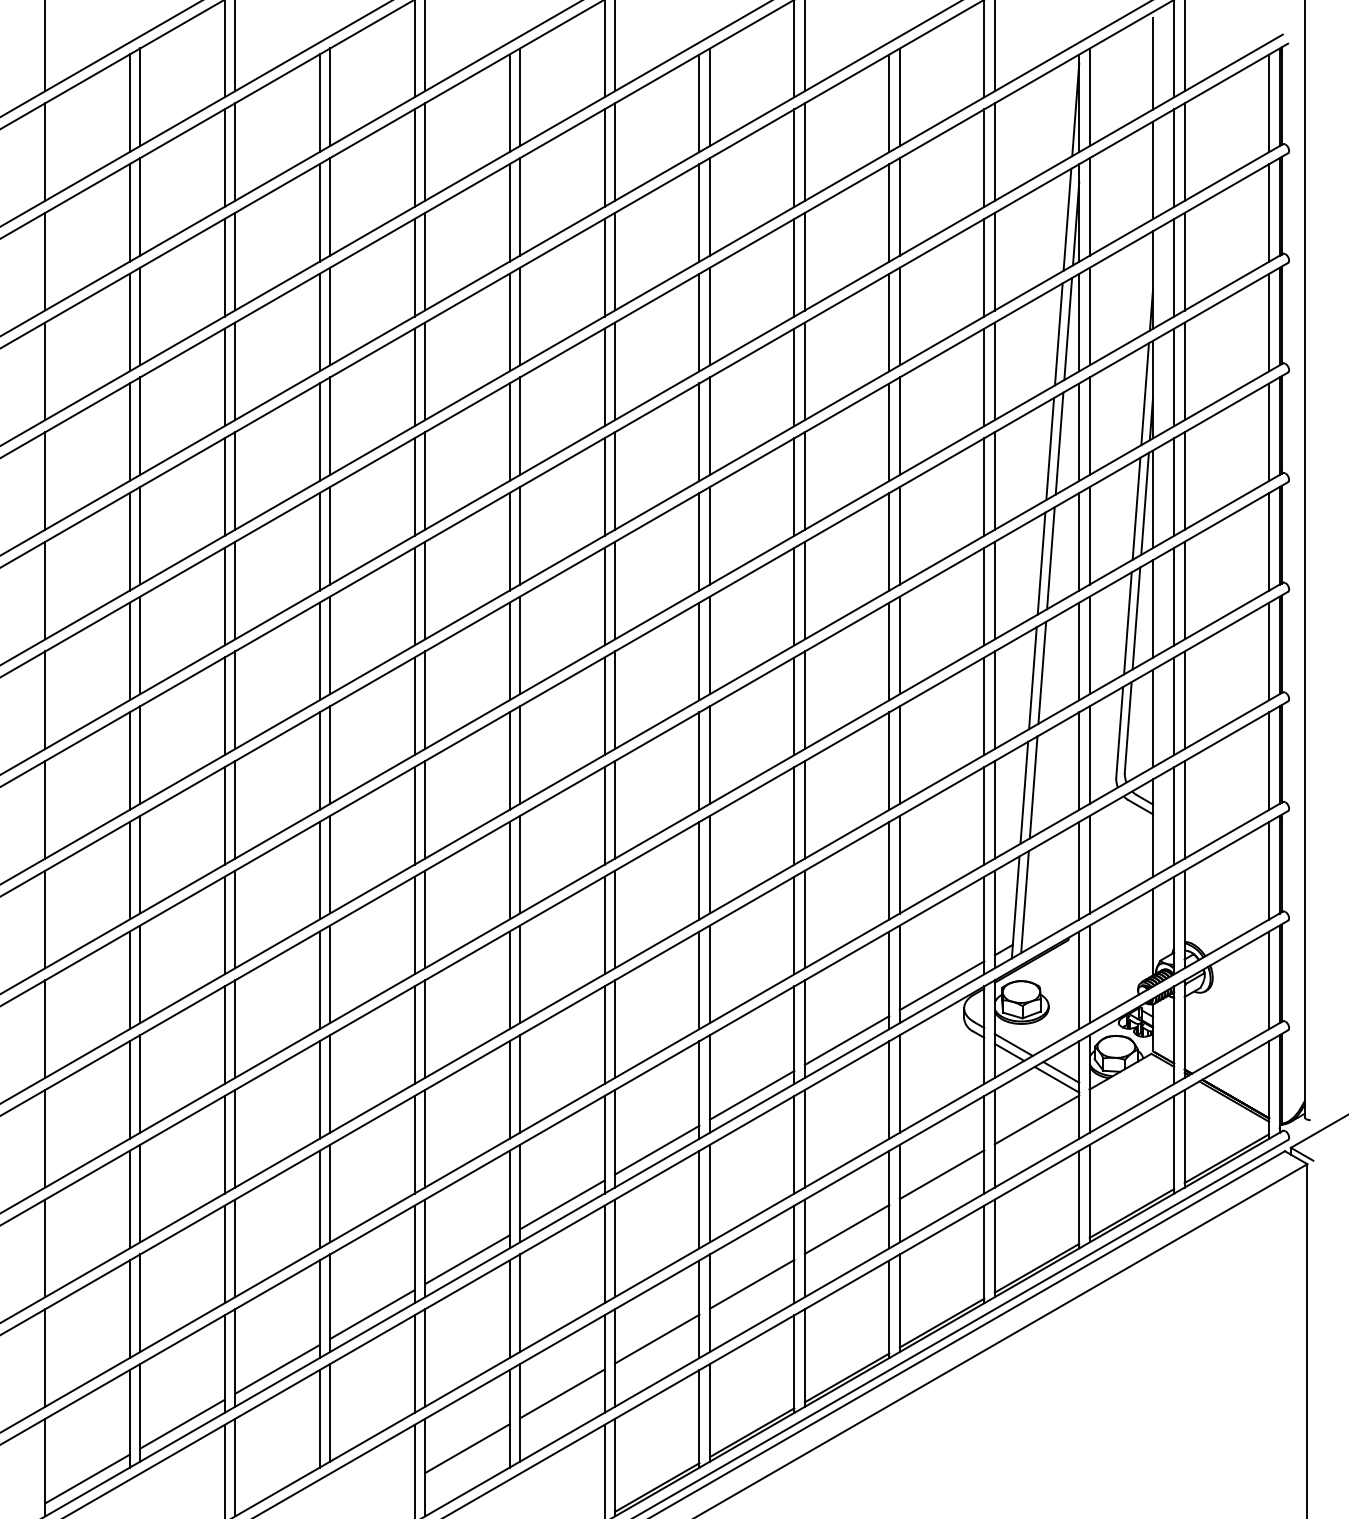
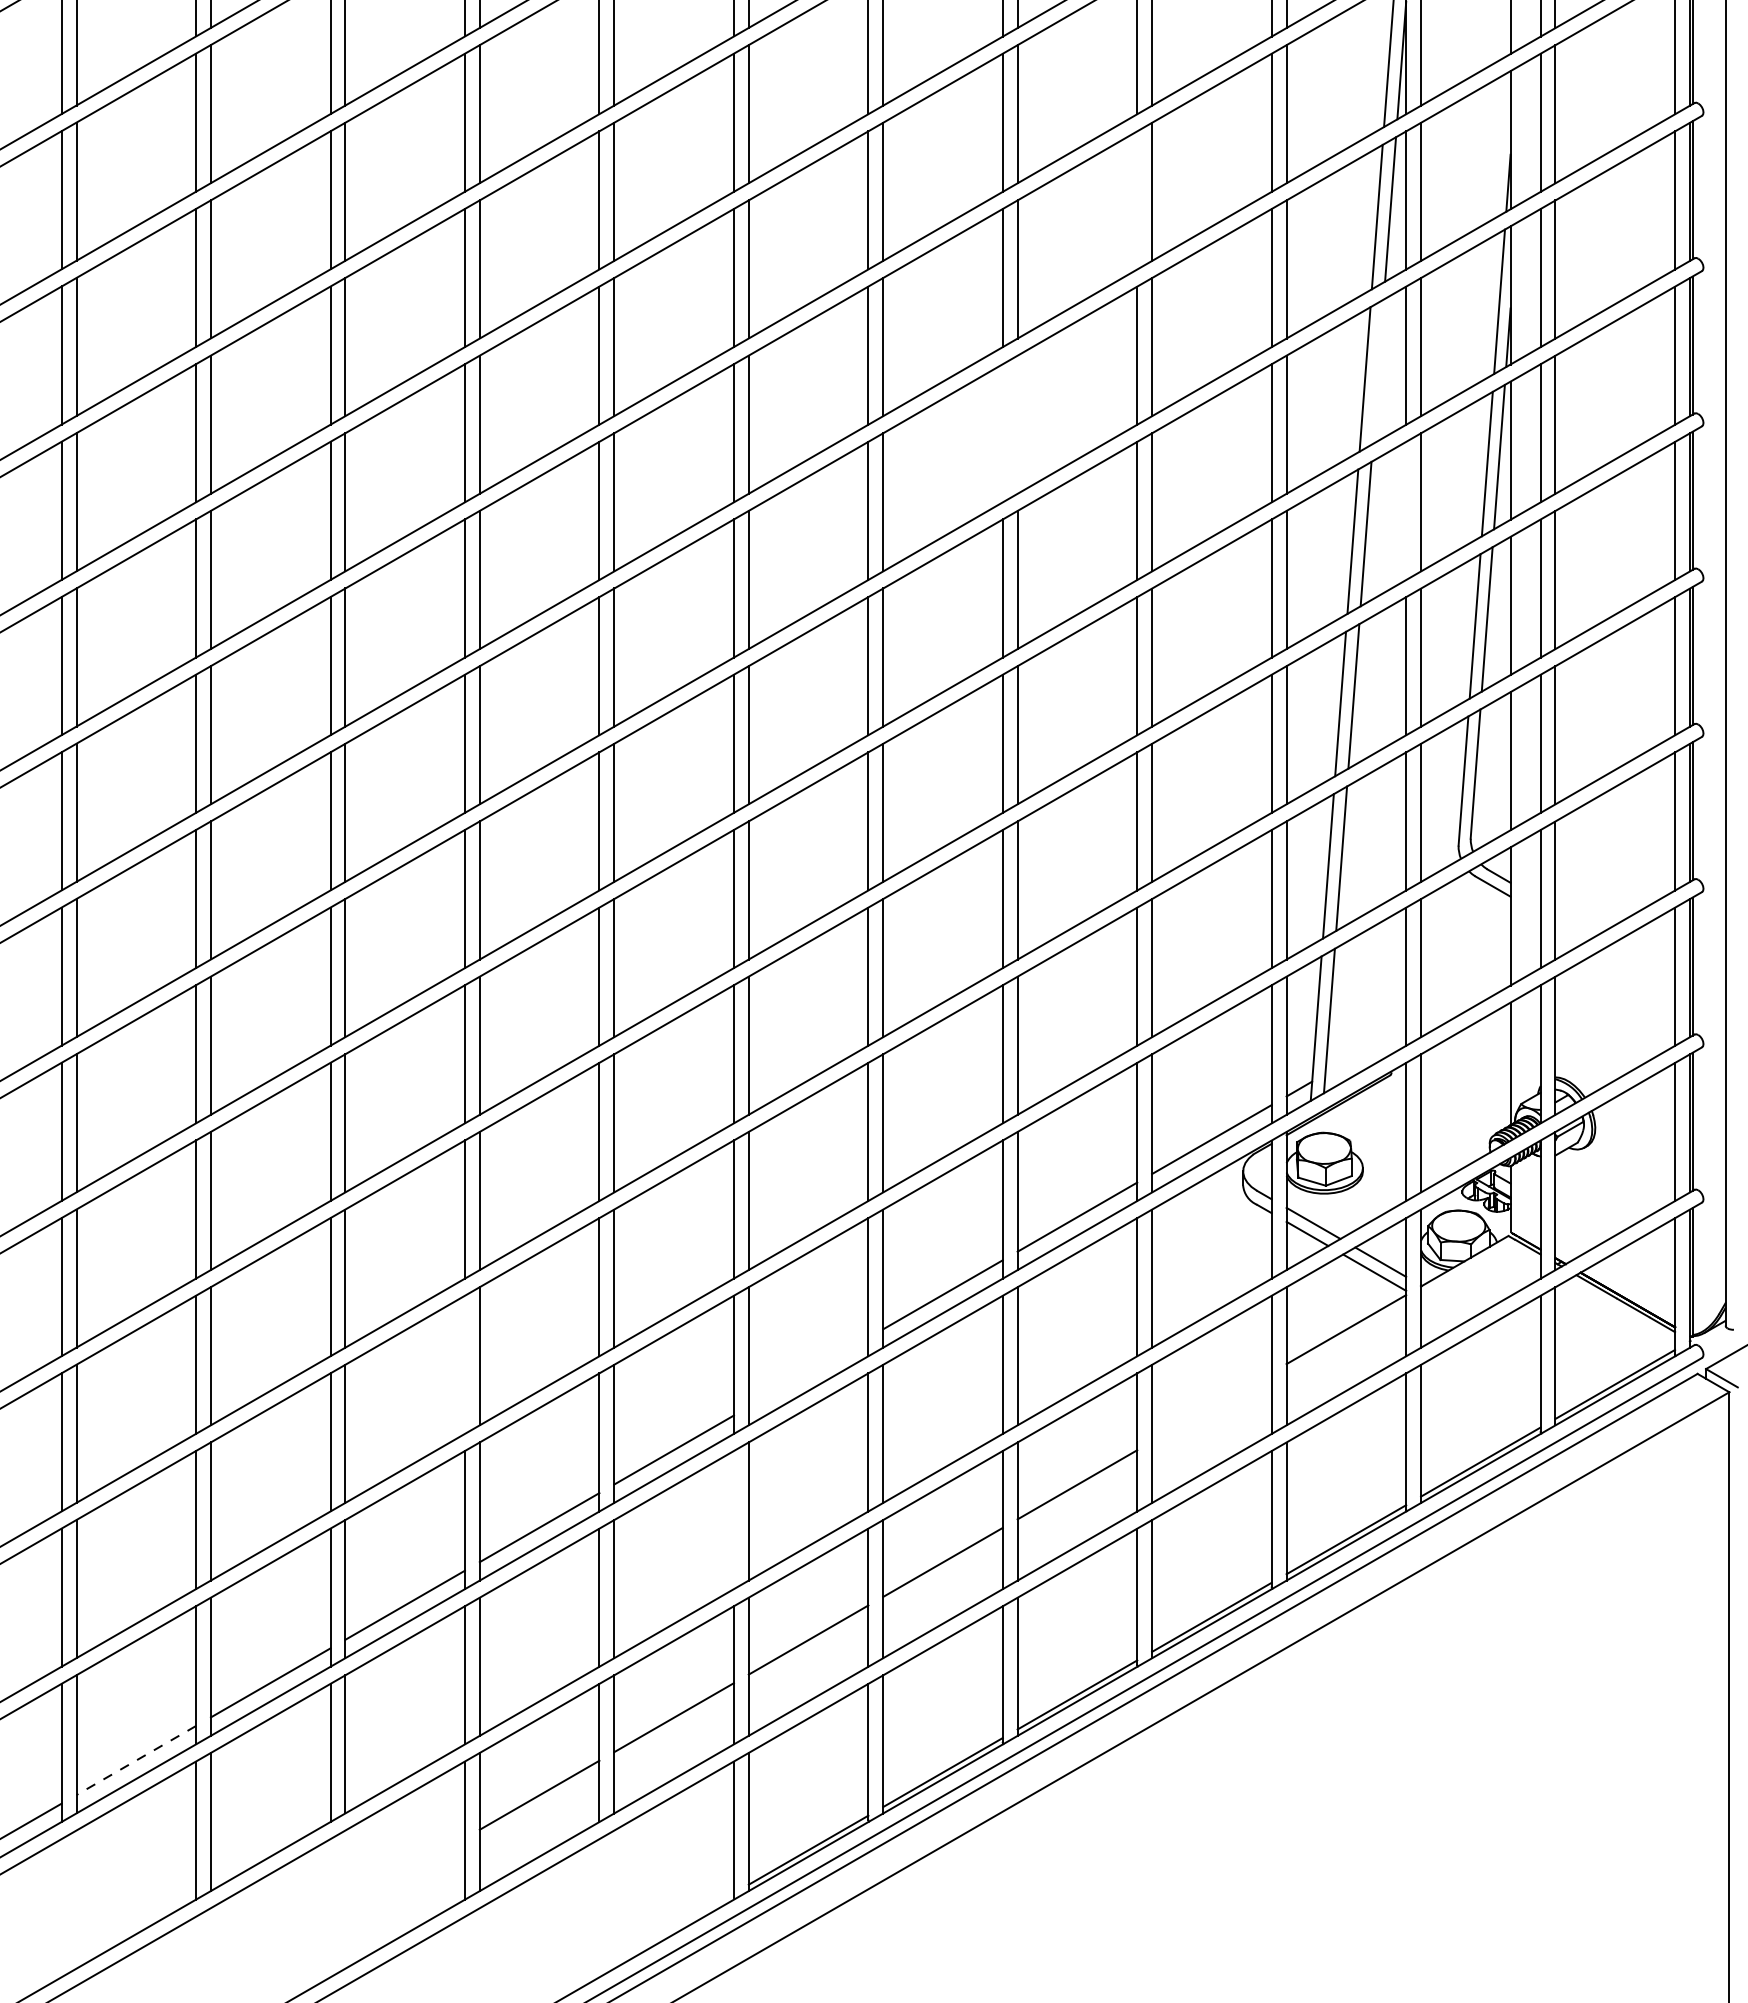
line: (889, 322) -> (1137, 200), removed
line: (1059, 443) -> (1378, 371), removed
line: (804, 480) -> (1017, 424), removed
line: (794, 486) -> (1002, 432), removed
line: (1079, 541) -> (1406, 510), removed
line: (414, 1144) -> (464, 1364), removed
line: (657, 1149) -> (808, 1371), removed
line: (941, 1174) -> (1211, 1406), removed
line: (604, 1254) -> (733, 1520), removed
line: (182, 1424) -> (136, 1760), solid -> dashed

